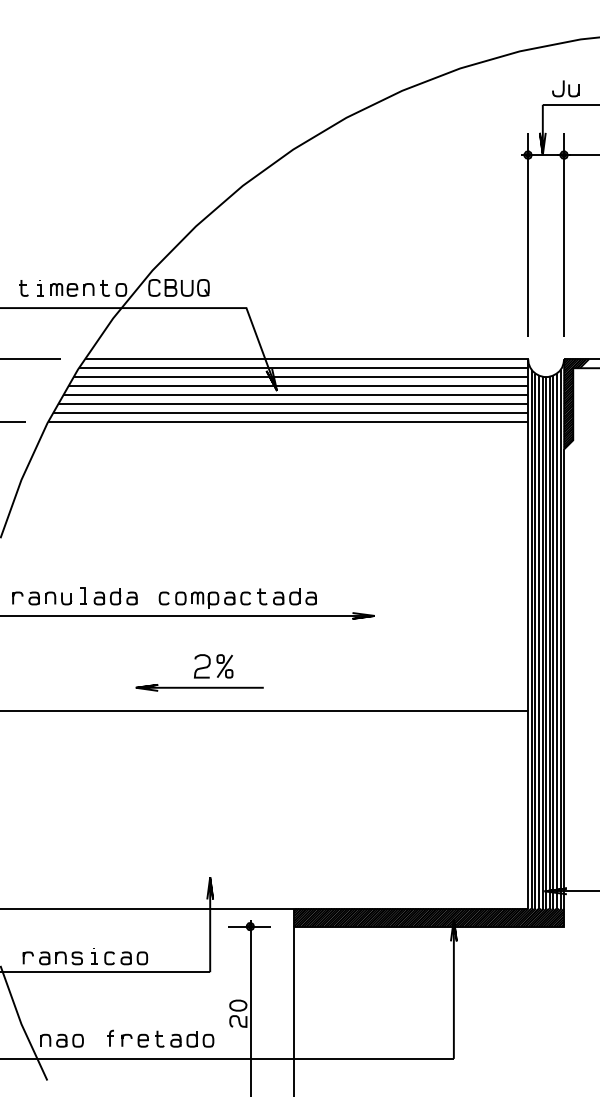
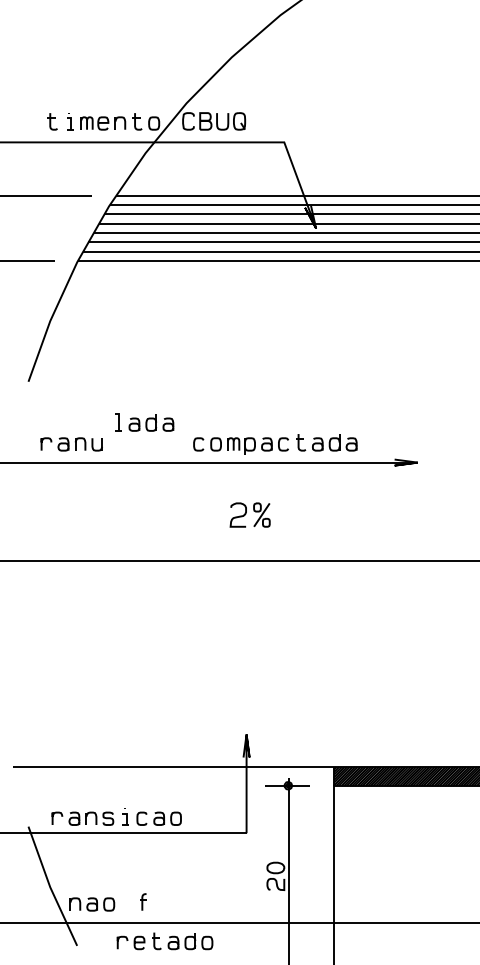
part: (108, 596) -> (143, 422), moved
line: (199, 687) -> (235, 537), removed
part: (167, 1038) -> (164, 940), moved

